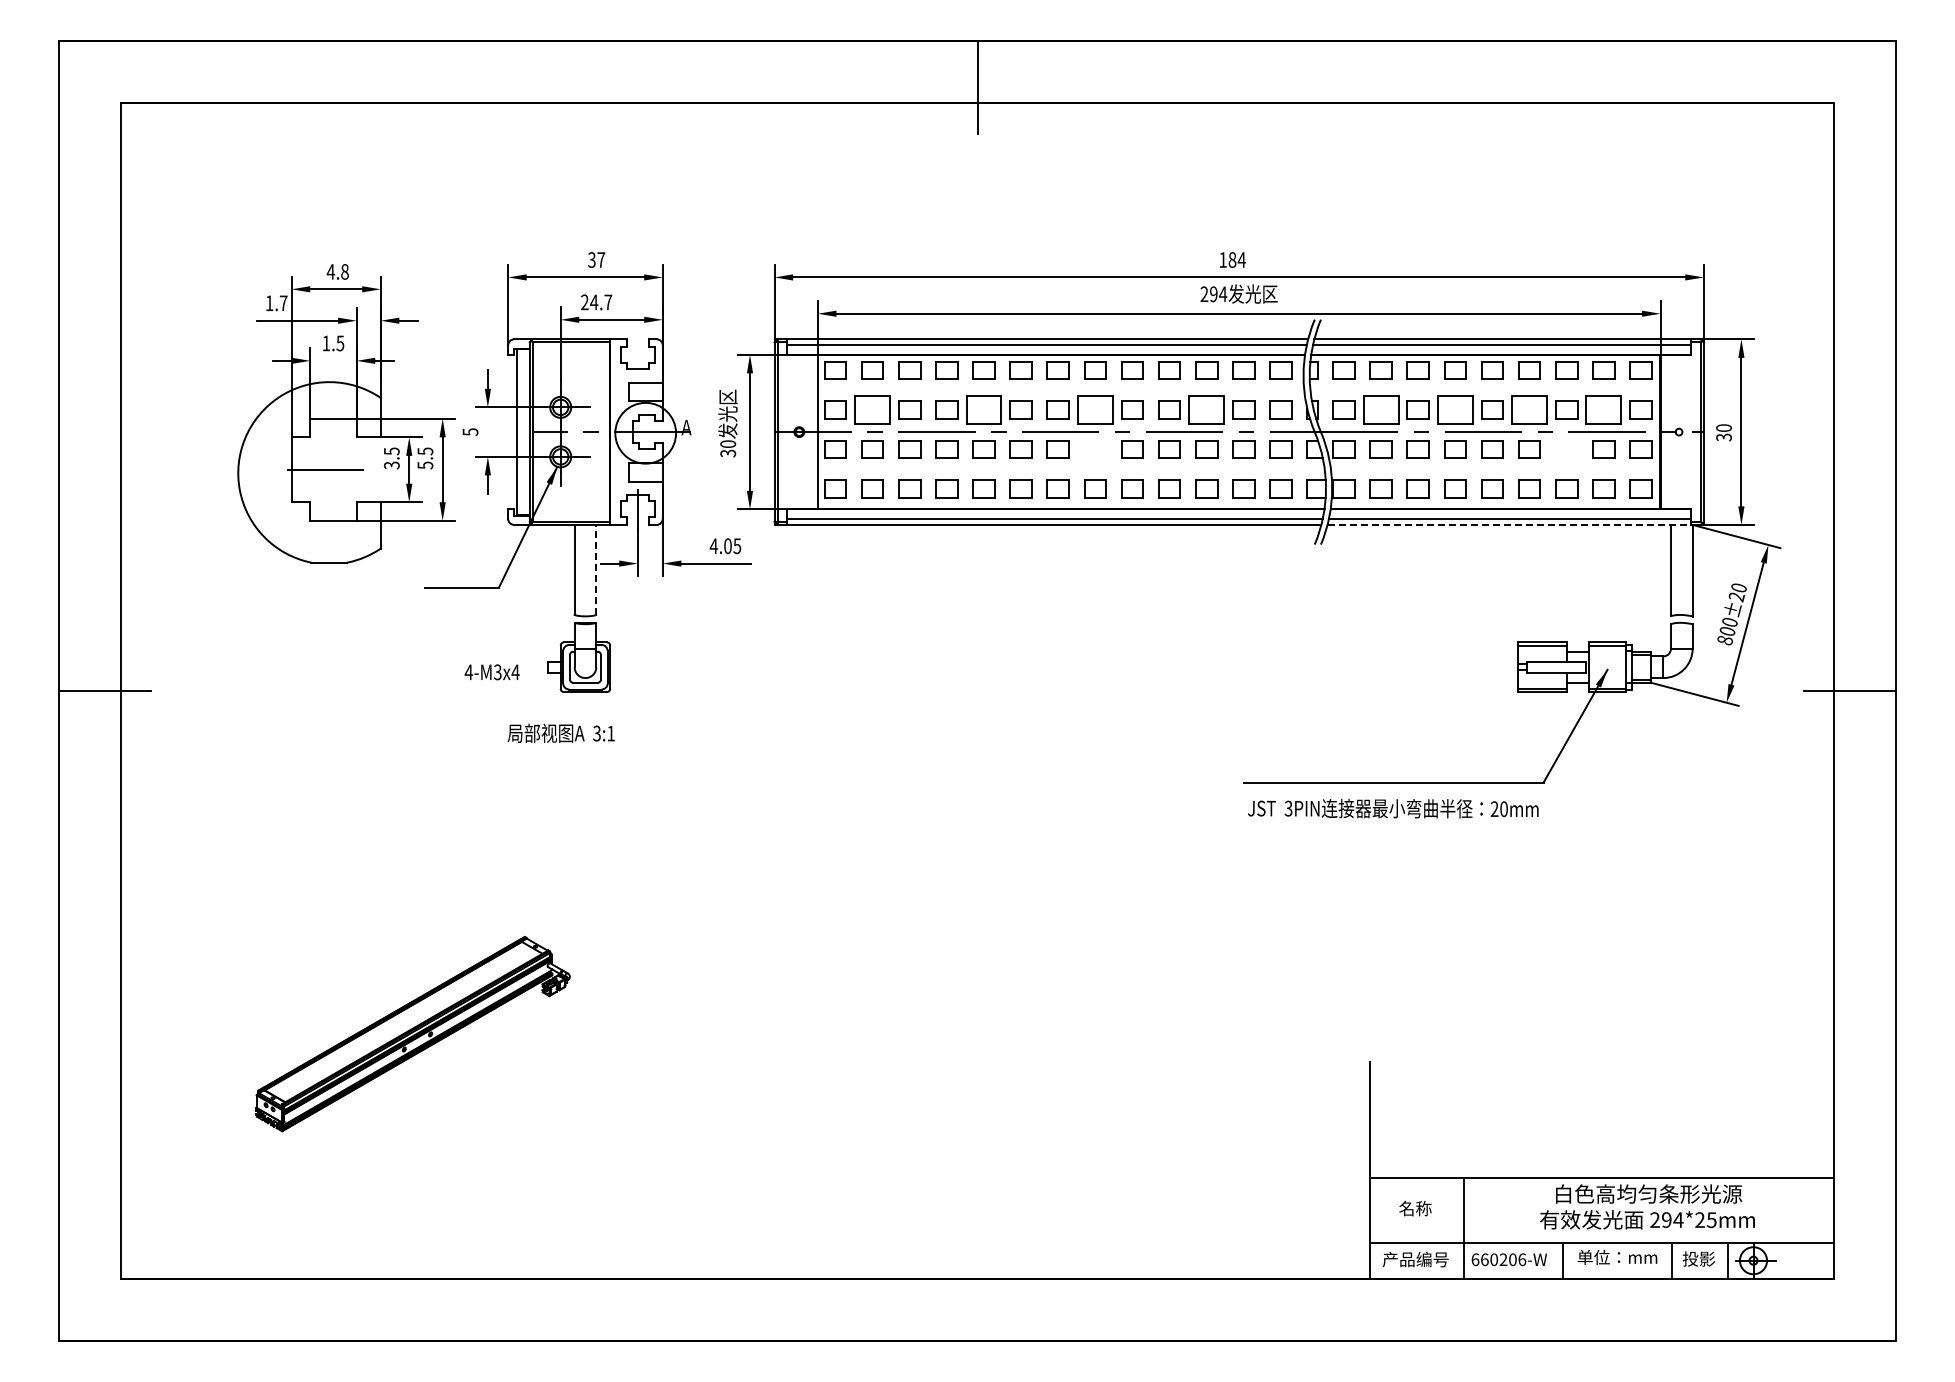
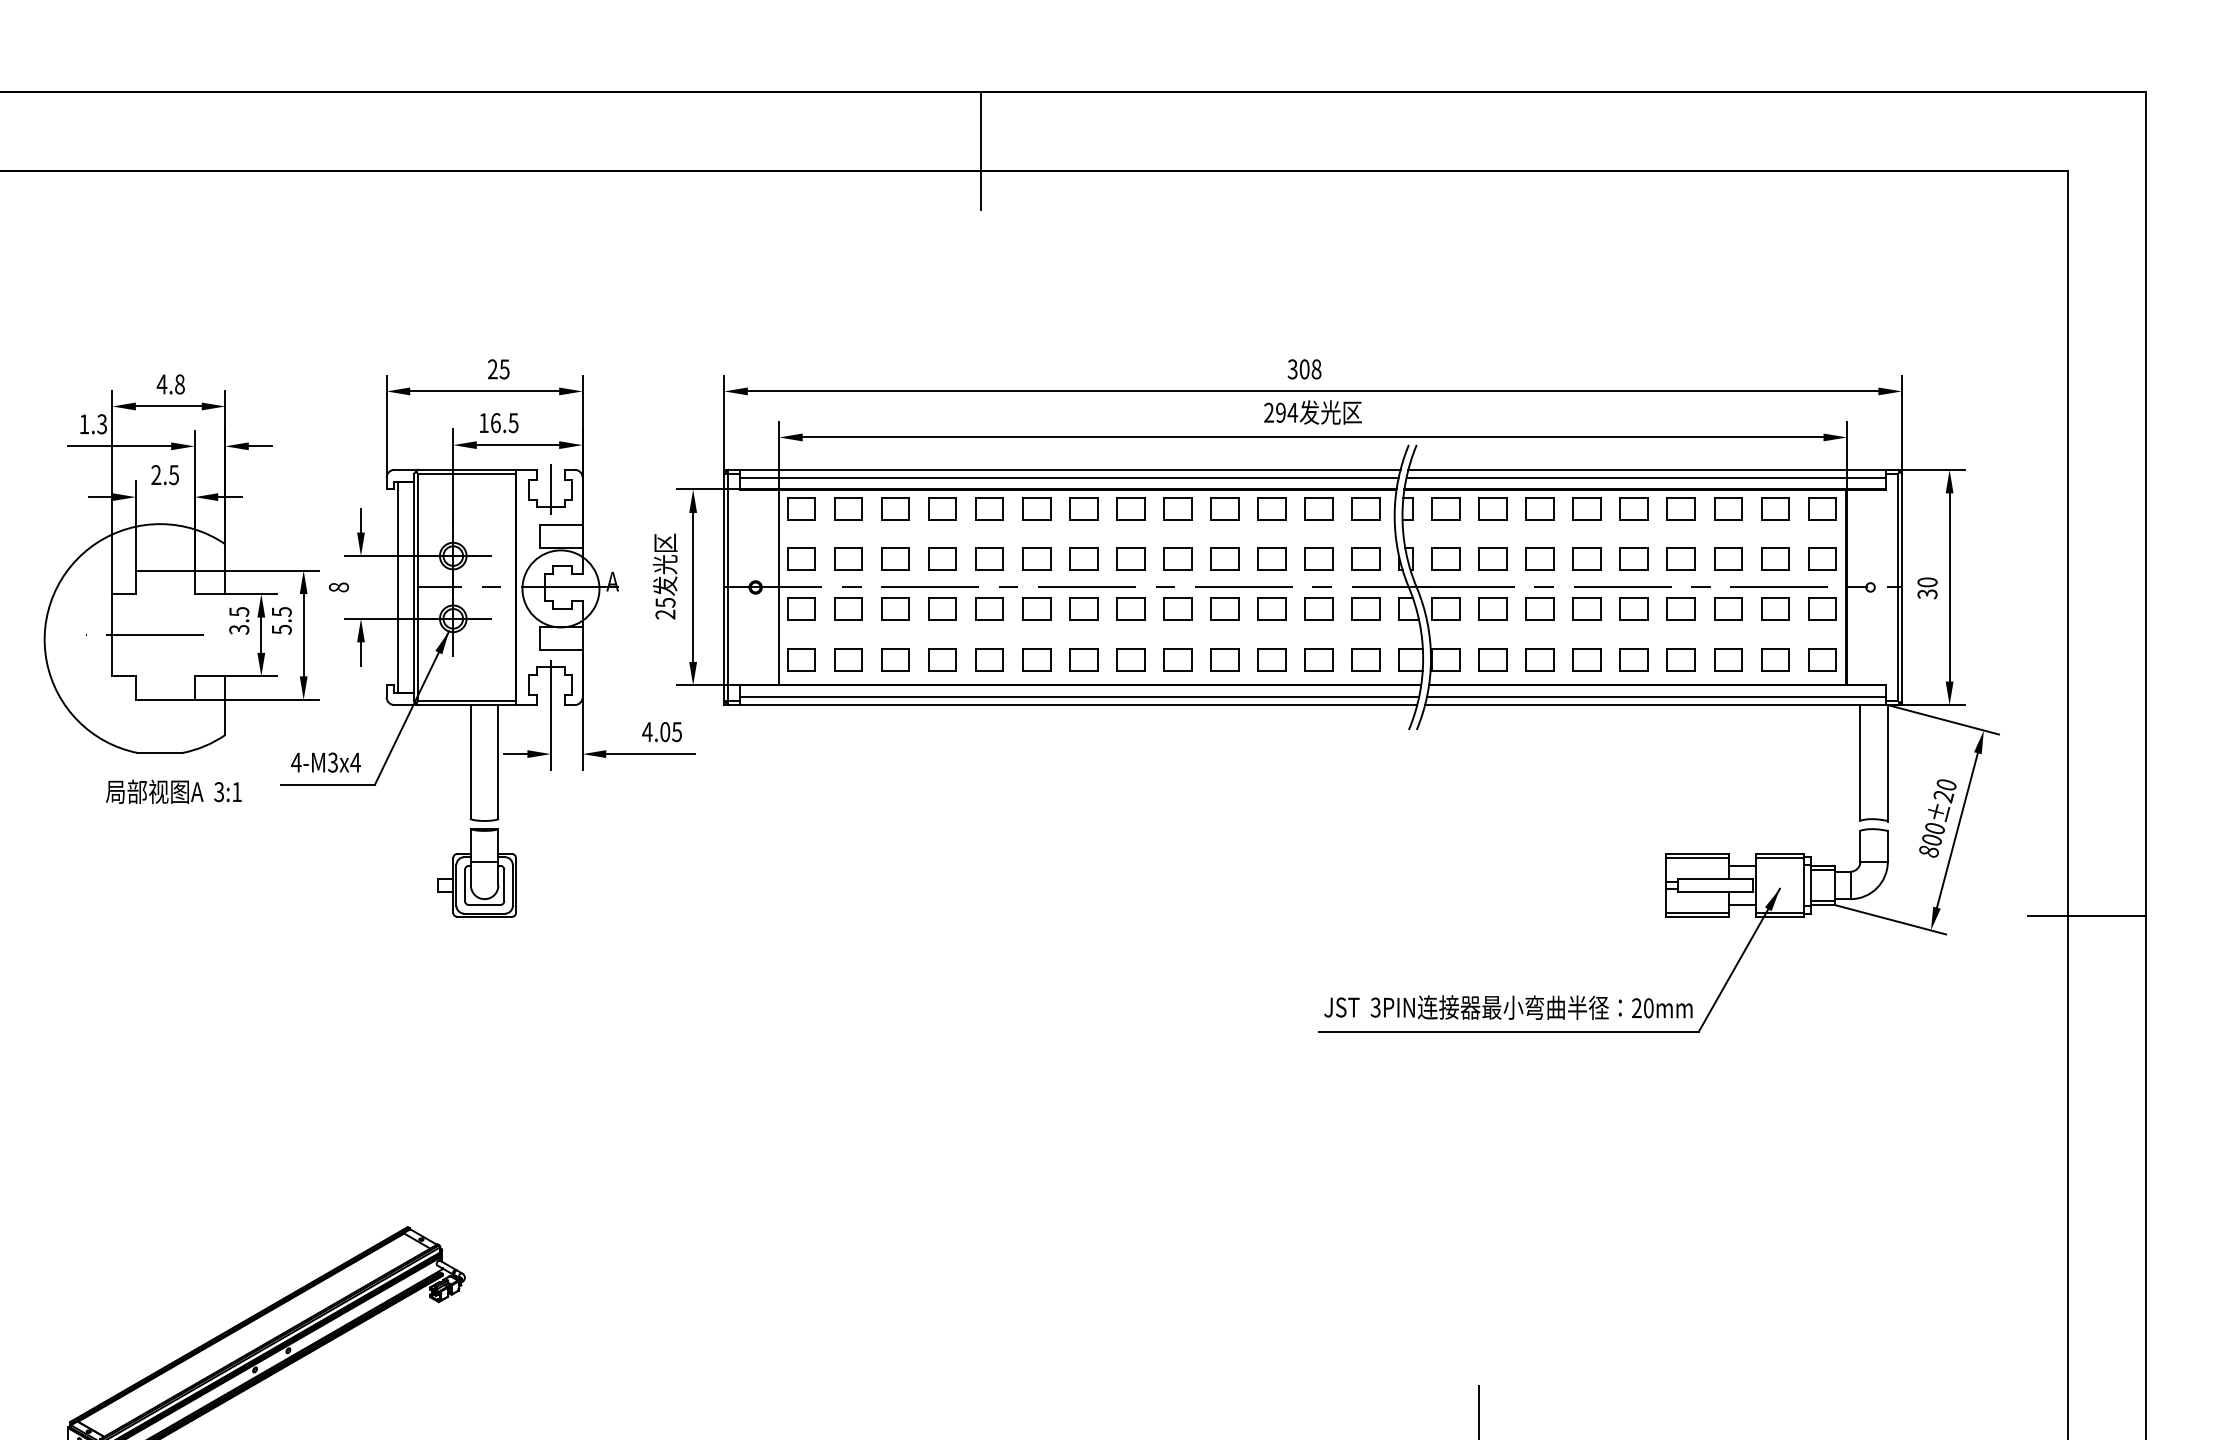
text: (596, 259) -> (498, 368), 37 -> 25
text: (1232, 259) -> (1304, 368), 184 -> 308
text: (596, 302) -> (498, 423), 24.7 -> 16.5
text: (283, 303) -> (101, 424), 1.7 -> 1.3
text: (326, 342) -> (156, 473), 1.5 -> 2.5
line: (637, 354) -> (550, 489), added
part: (872, 409) -> (848, 558), size x0.62
part: (983, 409) -> (989, 558), size x0.62
part: (1095, 409) -> (1131, 558), size x0.62
part: (1206, 409) -> (1271, 558), size x0.62
part: (1380, 409) -> (1492, 558), size x0.62
part: (1455, 409) -> (1587, 558), size x0.62
part: (1529, 409) -> (1681, 558), size x0.62
part: (1603, 409) -> (1774, 558), size x0.62
text: (470, 432) -> (338, 587), 5 -> 8
text: (728, 448) -> (665, 608), 30 -> 25
part: (1095, 449) -> (1131, 609), added
part: (1566, 449) -> (1727, 609), added
line: (1509, 524) -> (1655, 704), dashed -> solid
line: (596, 569) -> (498, 761), dashed -> solid
text: (491, 672) -> (325, 762), moved
text: (560, 732) -> (172, 790), moved
text: (1393, 808) -> (1508, 1007), moved

